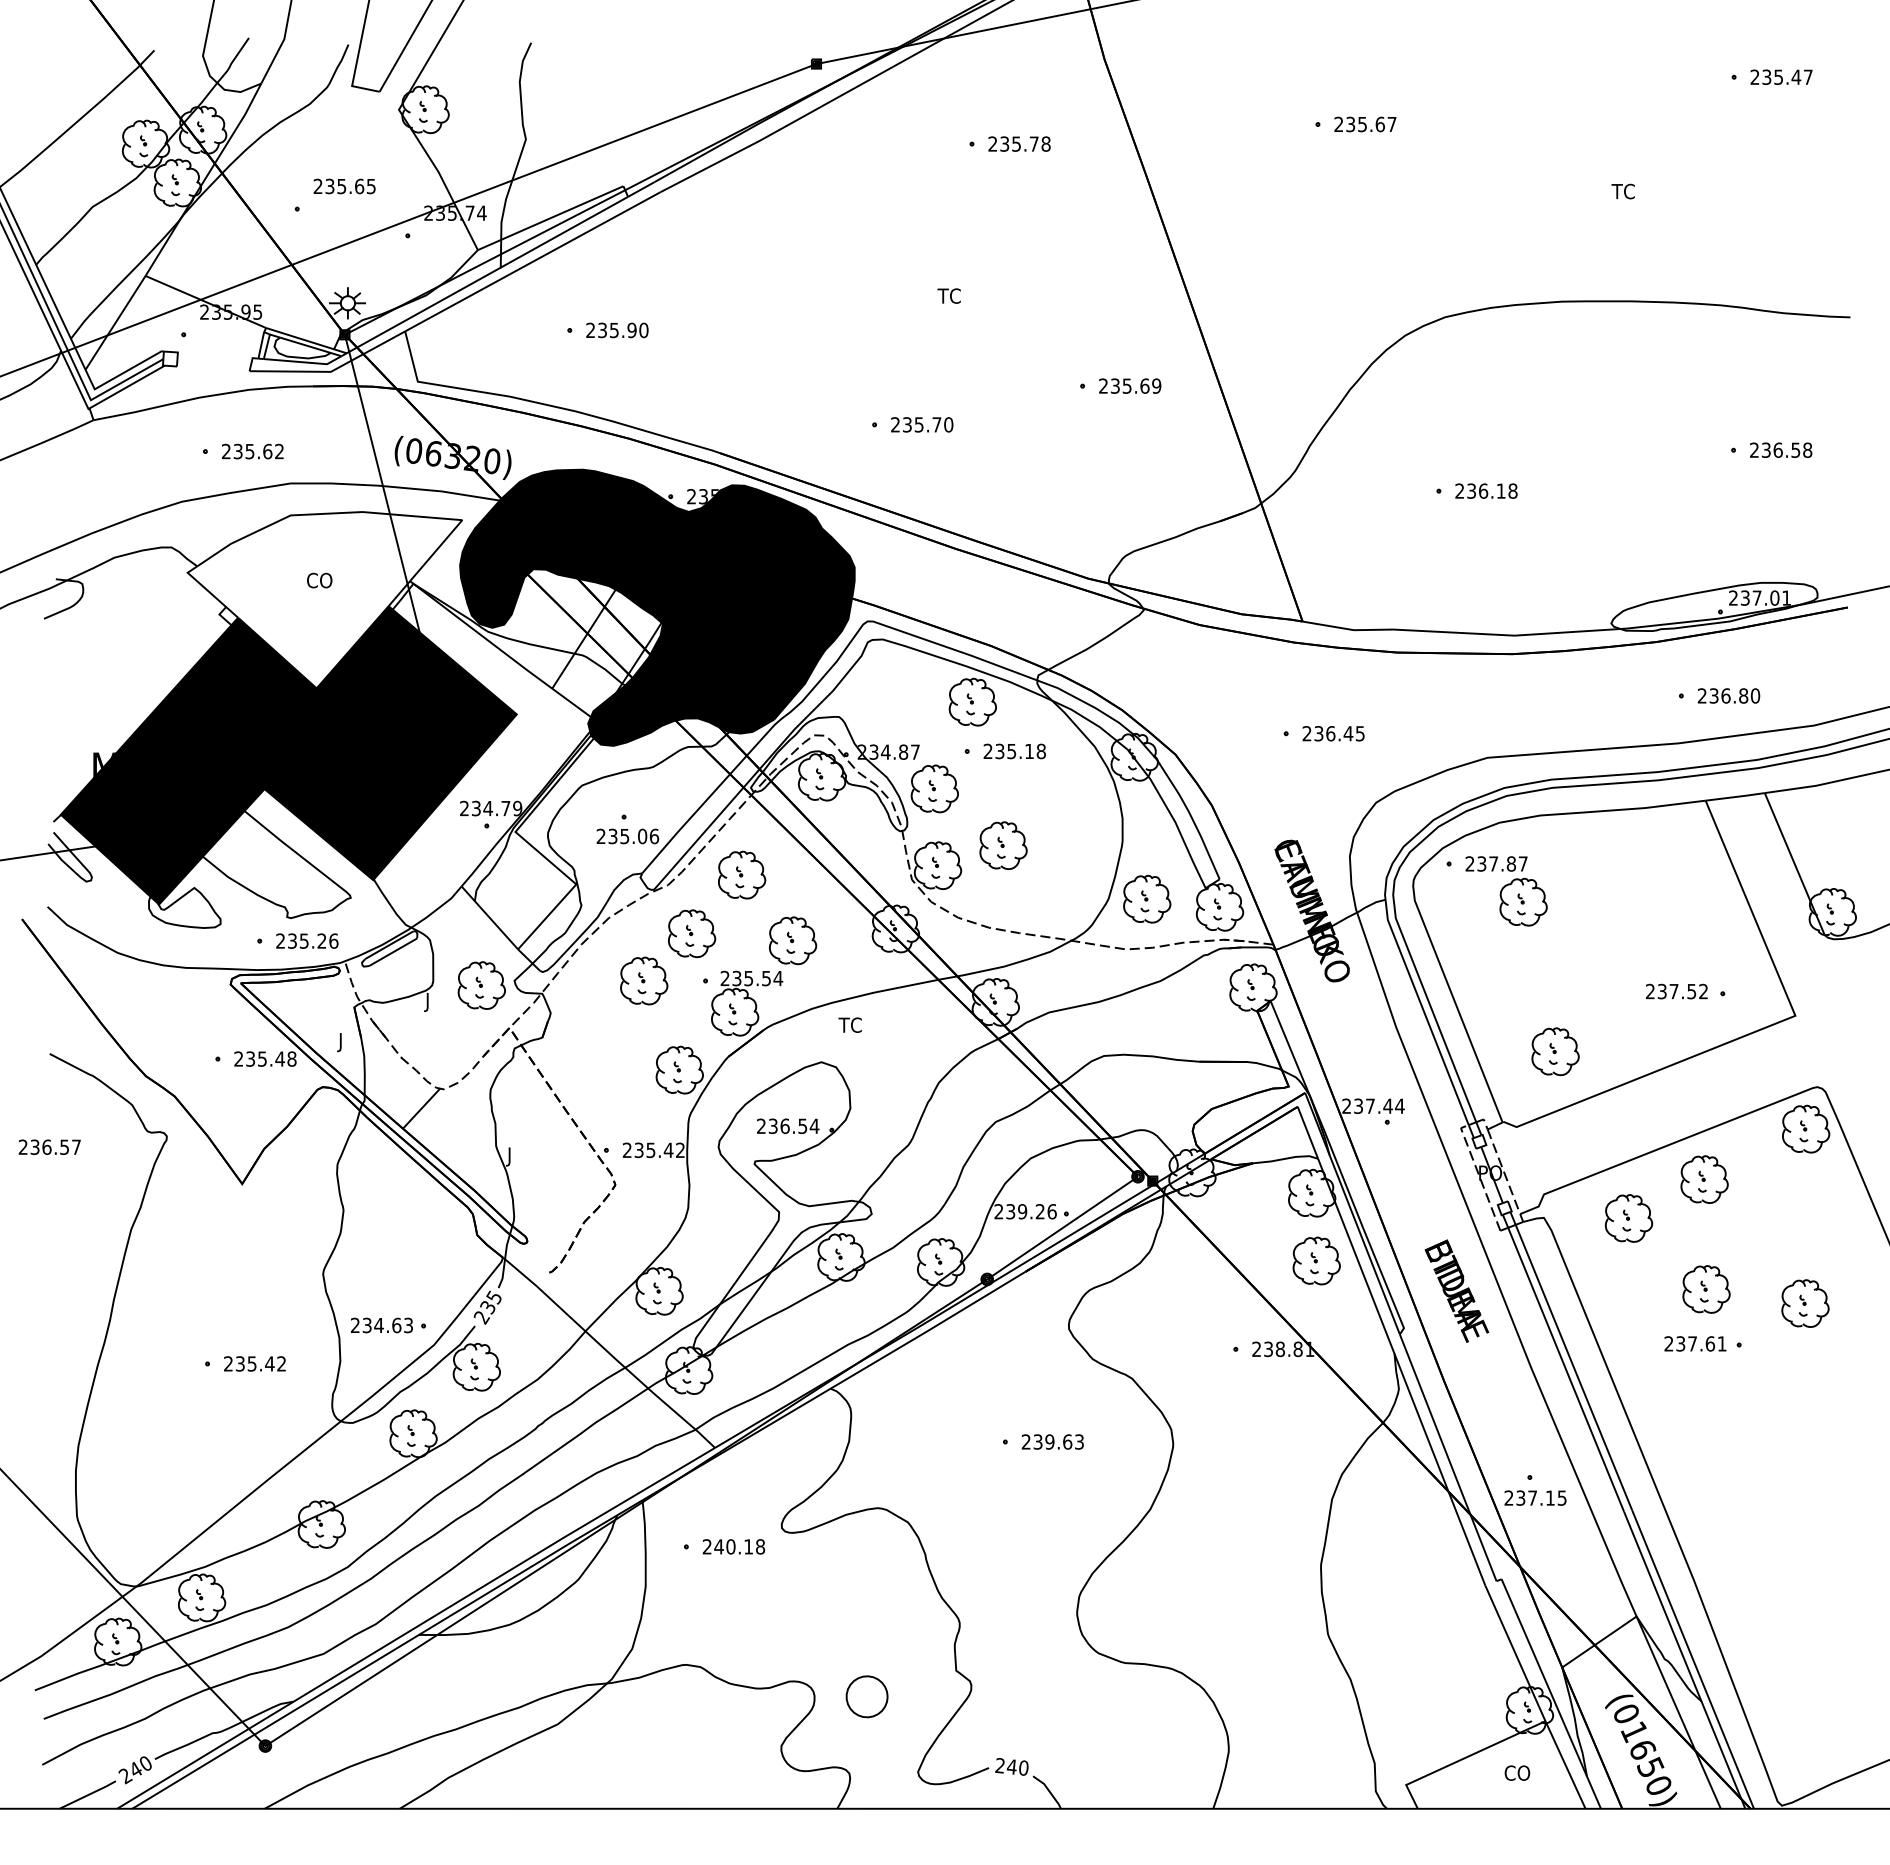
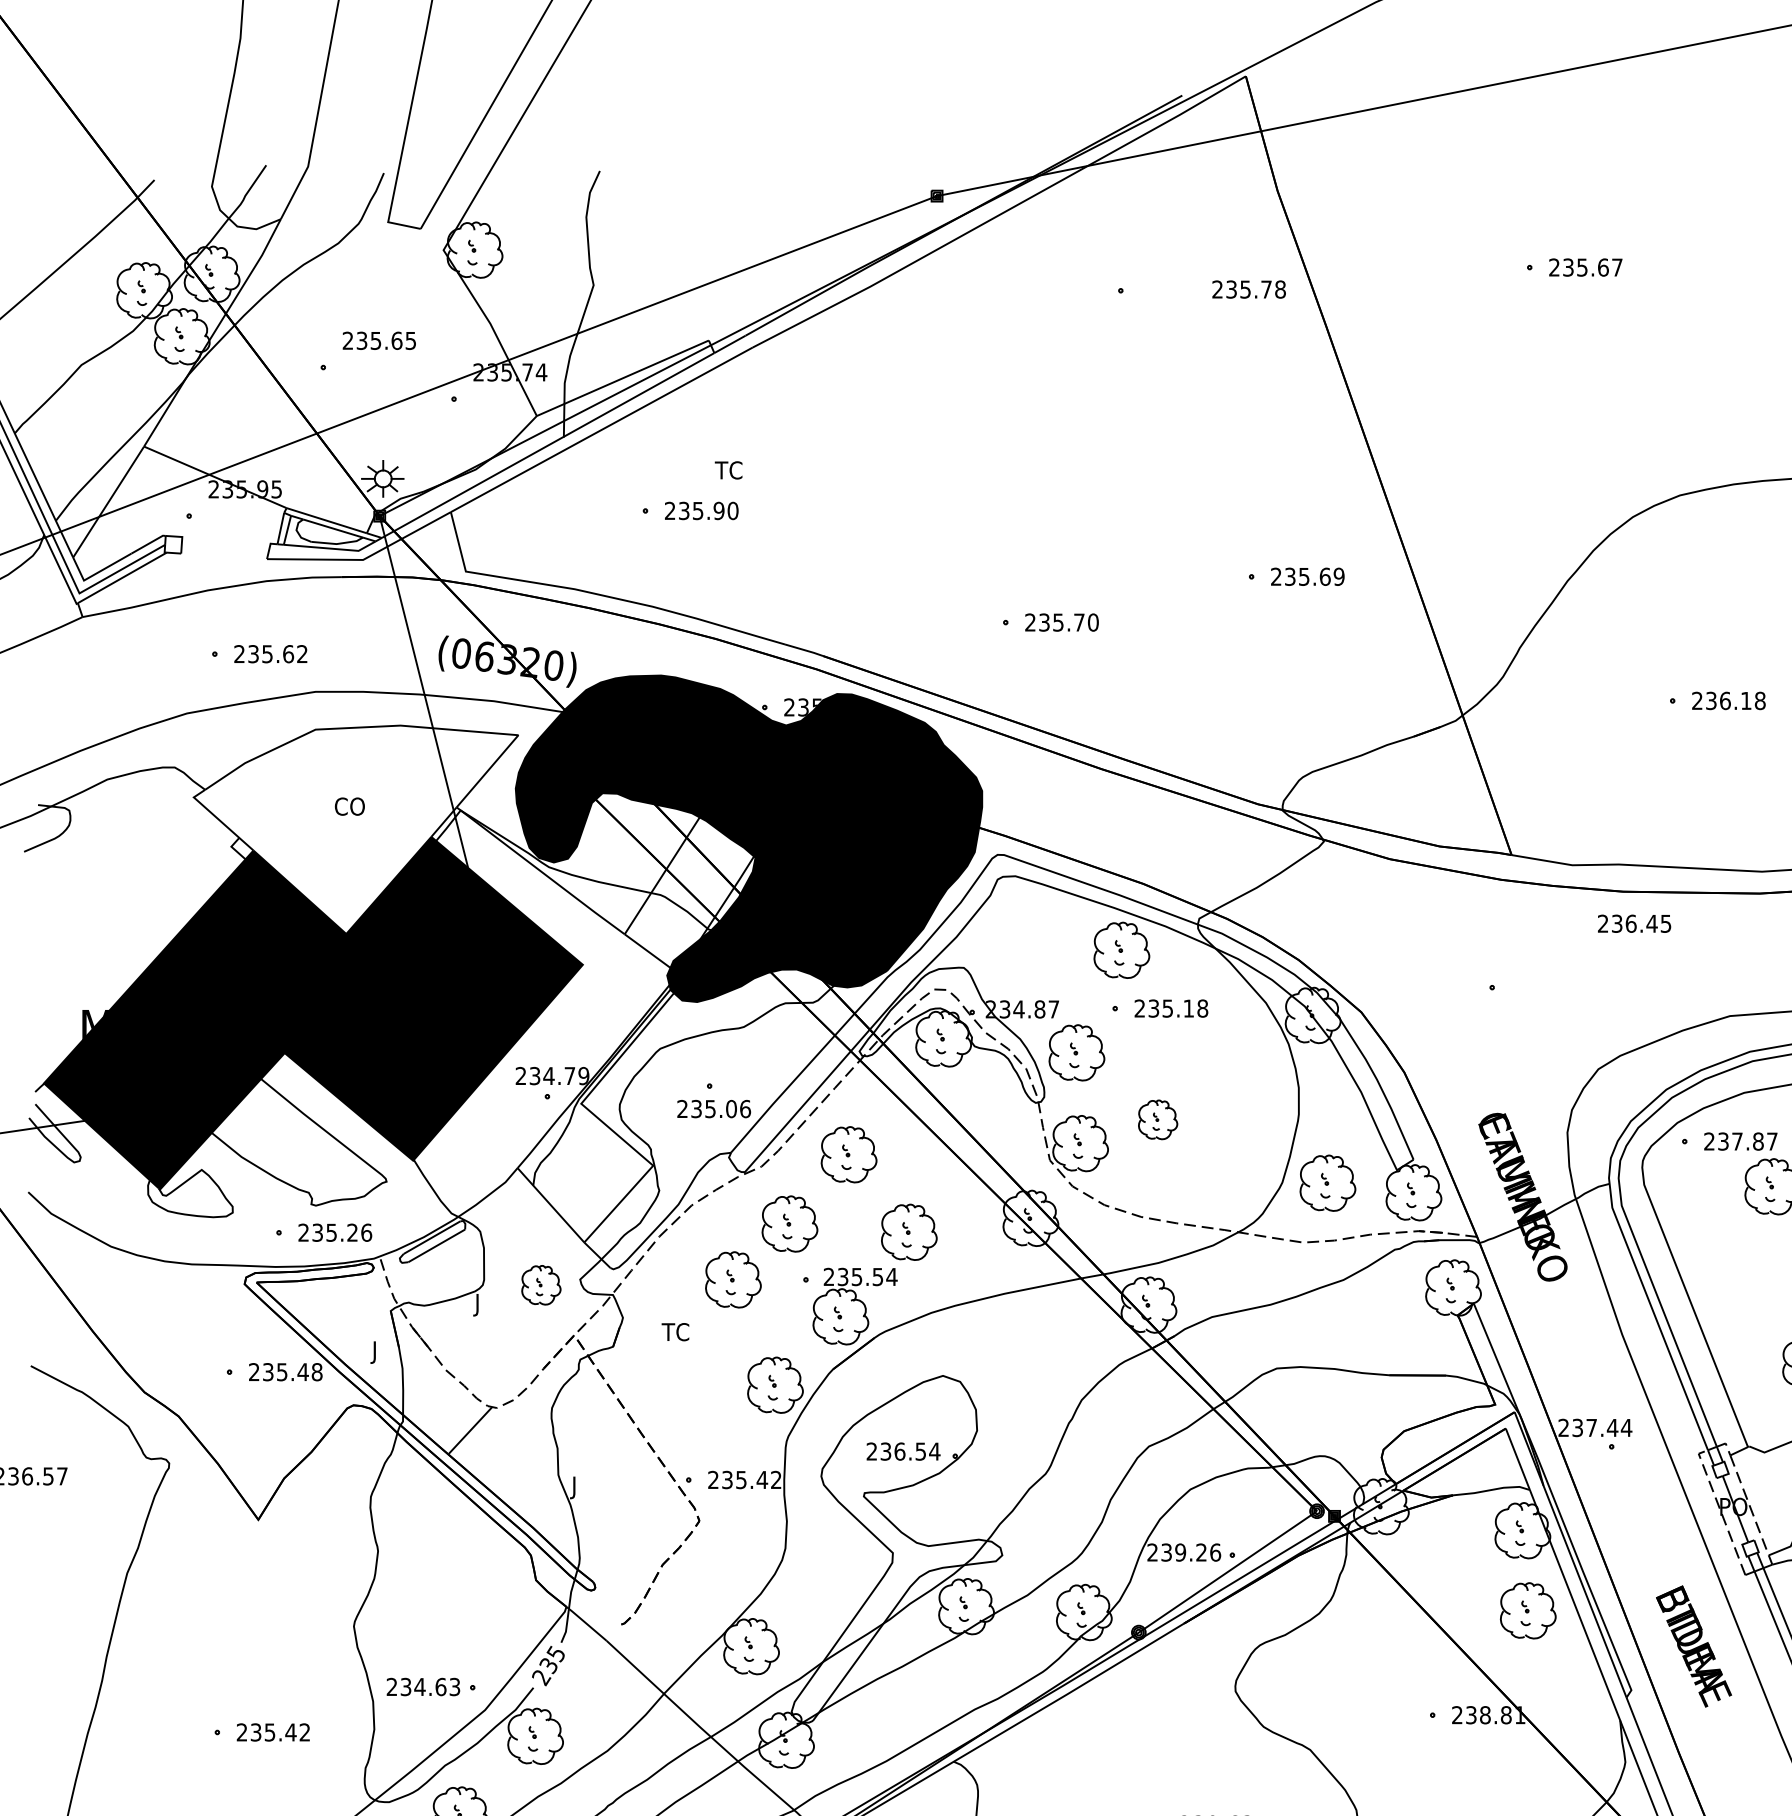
text: (1019, 143) -> (1249, 288), moved
text: (948, 295) -> (727, 469), moved
text: (1333, 733) -> (1634, 923), moved
part: (1003, 845) -> (1158, 1119), size x0.7
part: (481, 985) -> (541, 1285), size x0.7
text: (849, 1024) -> (674, 1331), moved

